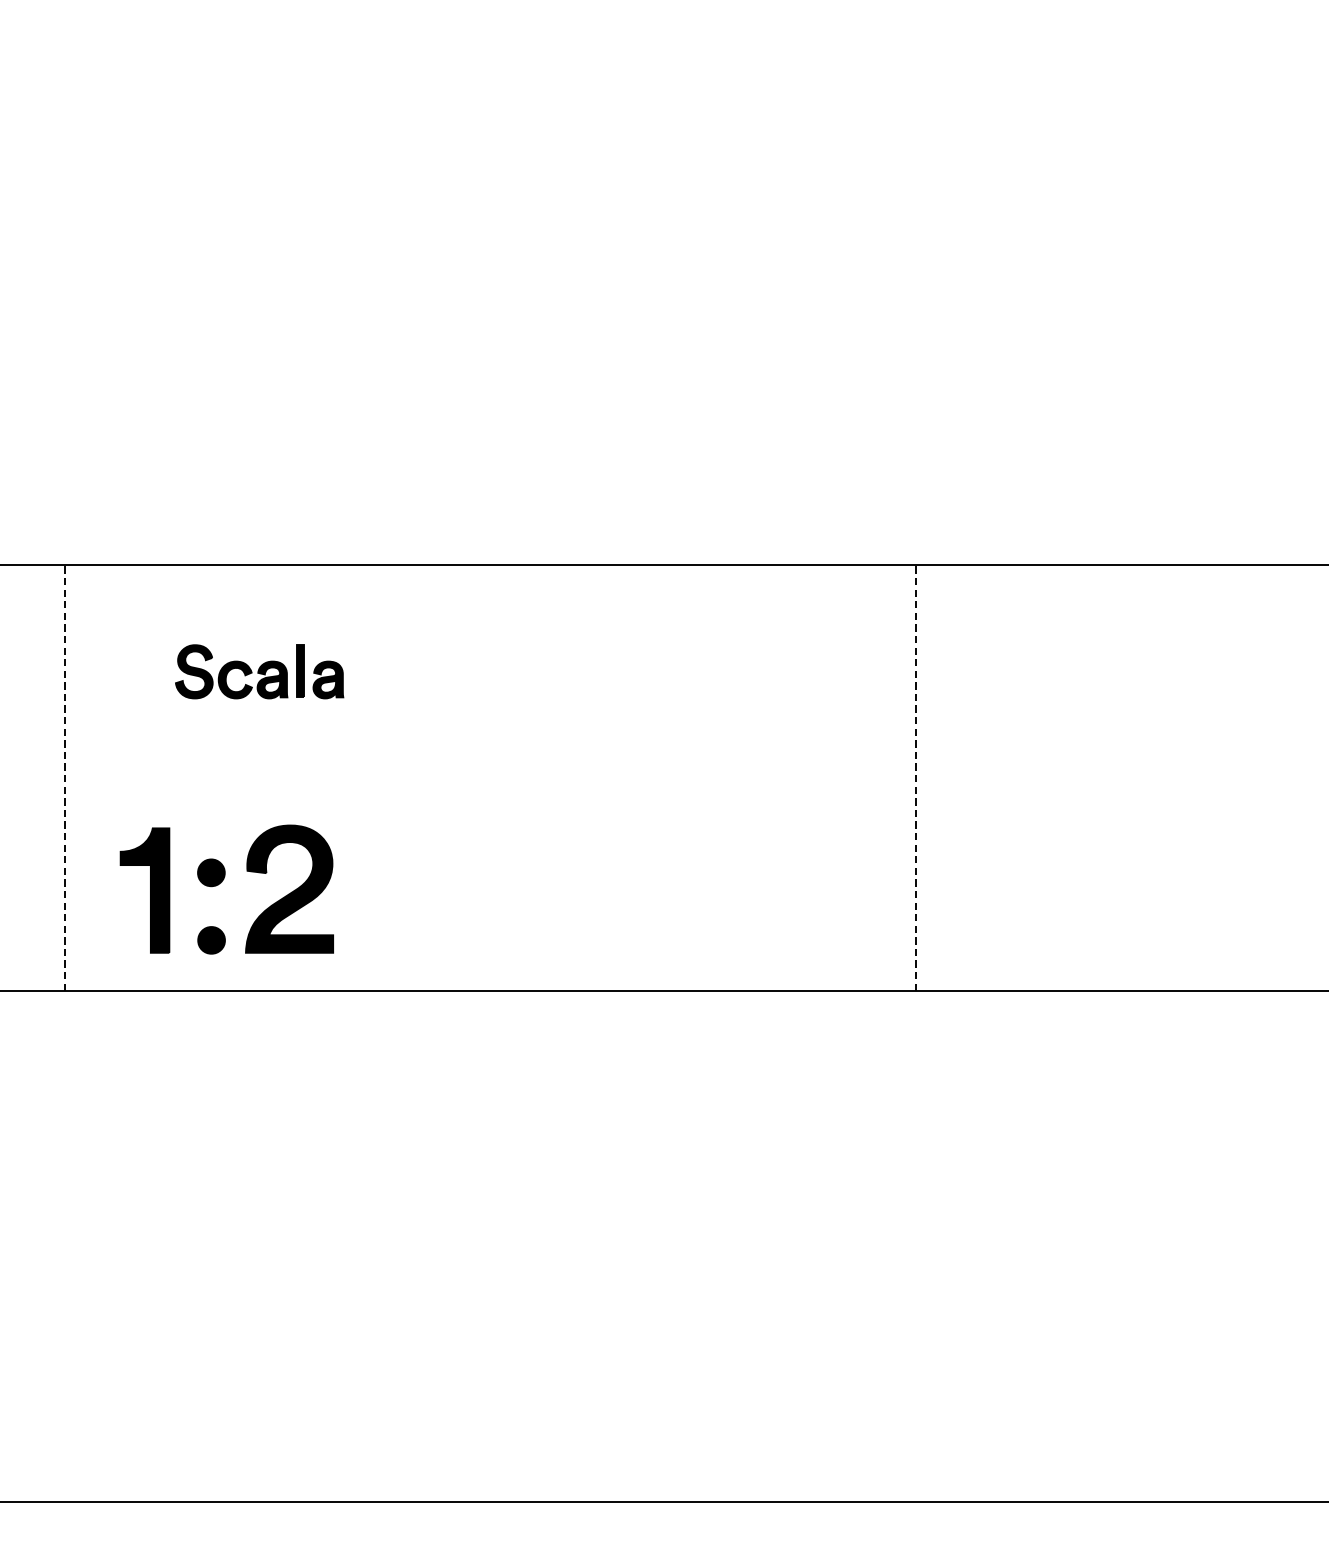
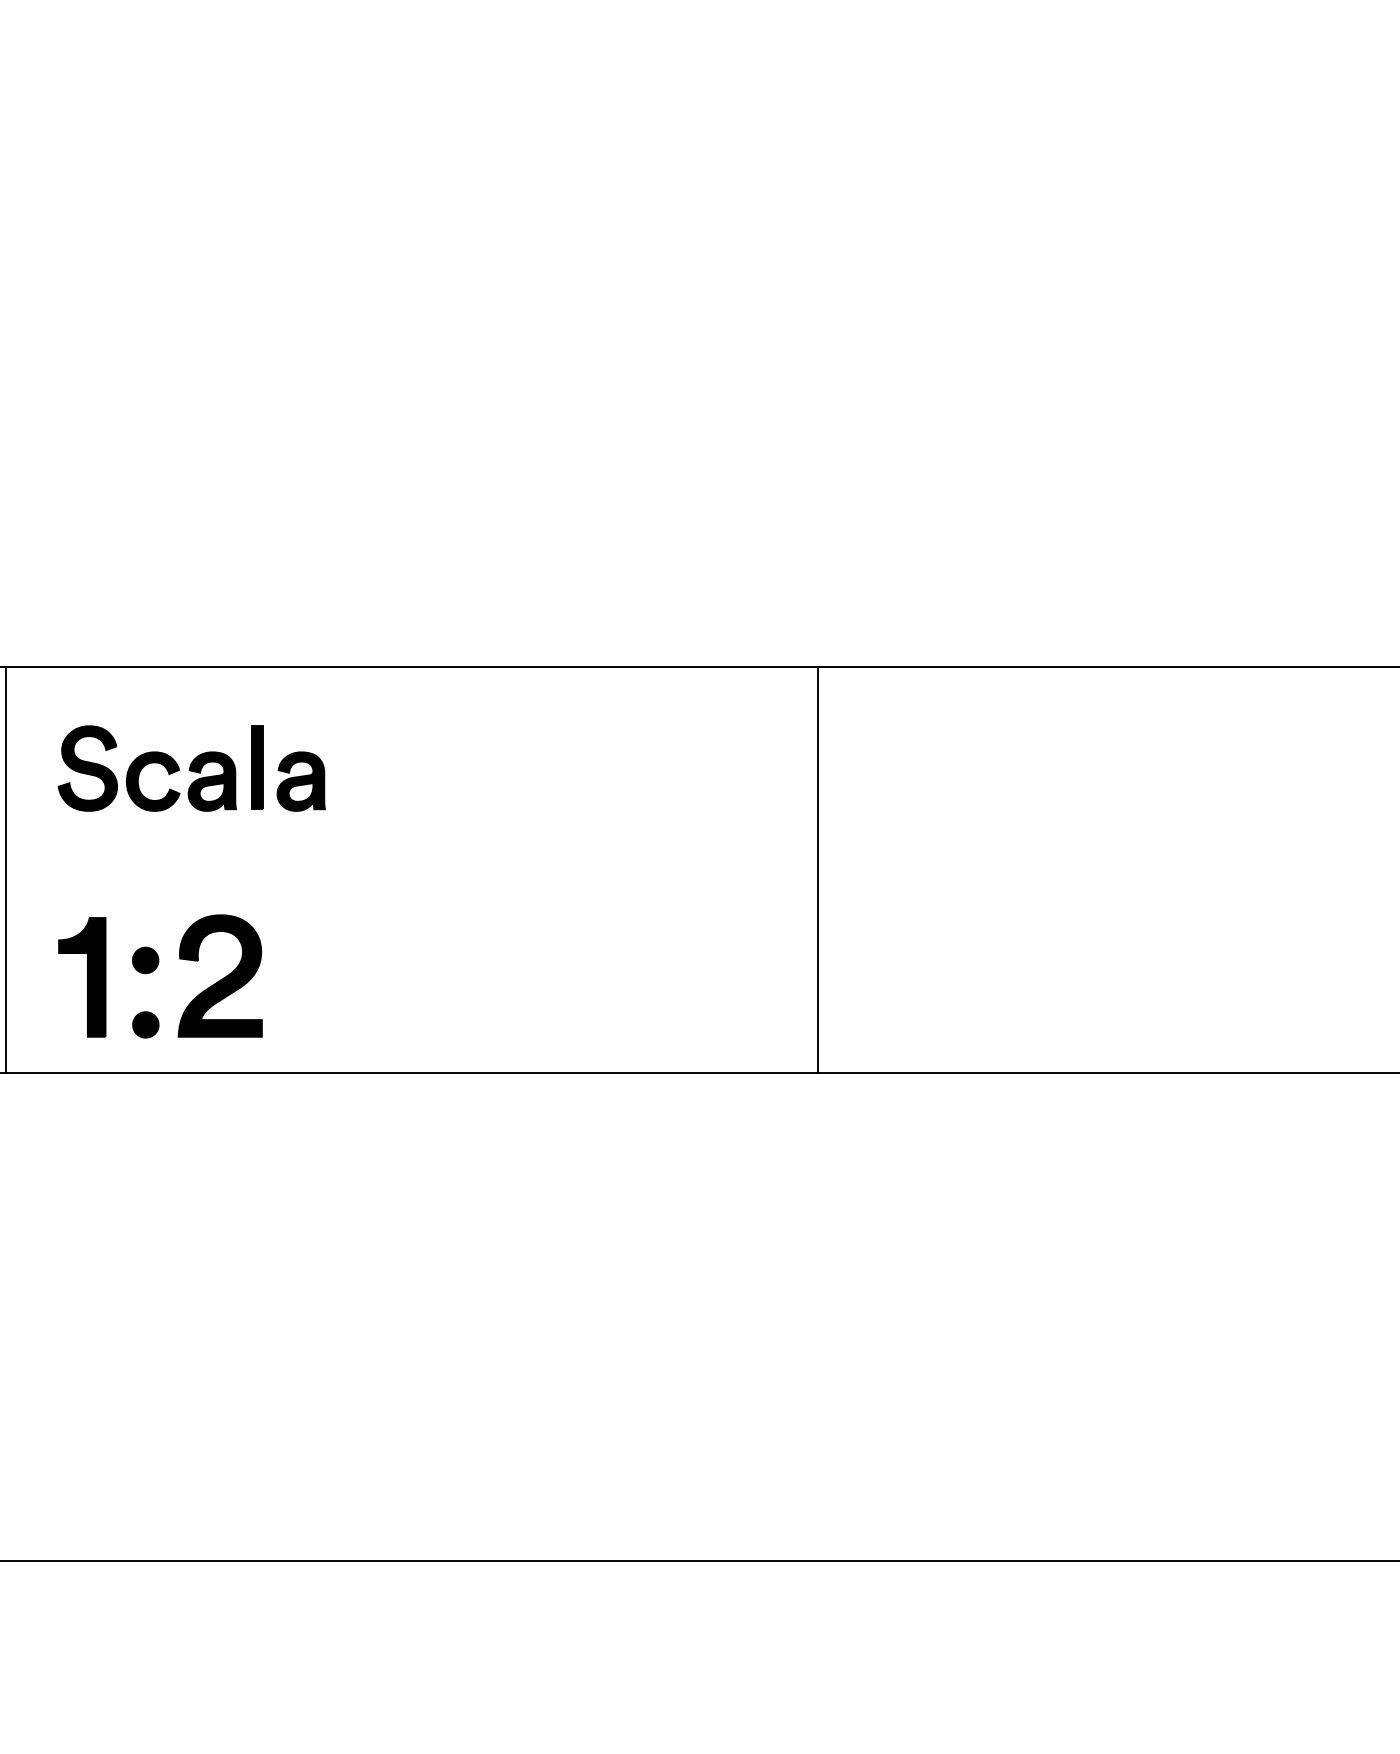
part: (259, 671) -> (191, 768), size x1.67
line: (64, 777) -> (5, 869), dashed -> solid
line: (916, 777) -> (818, 869), dashed -> solid

